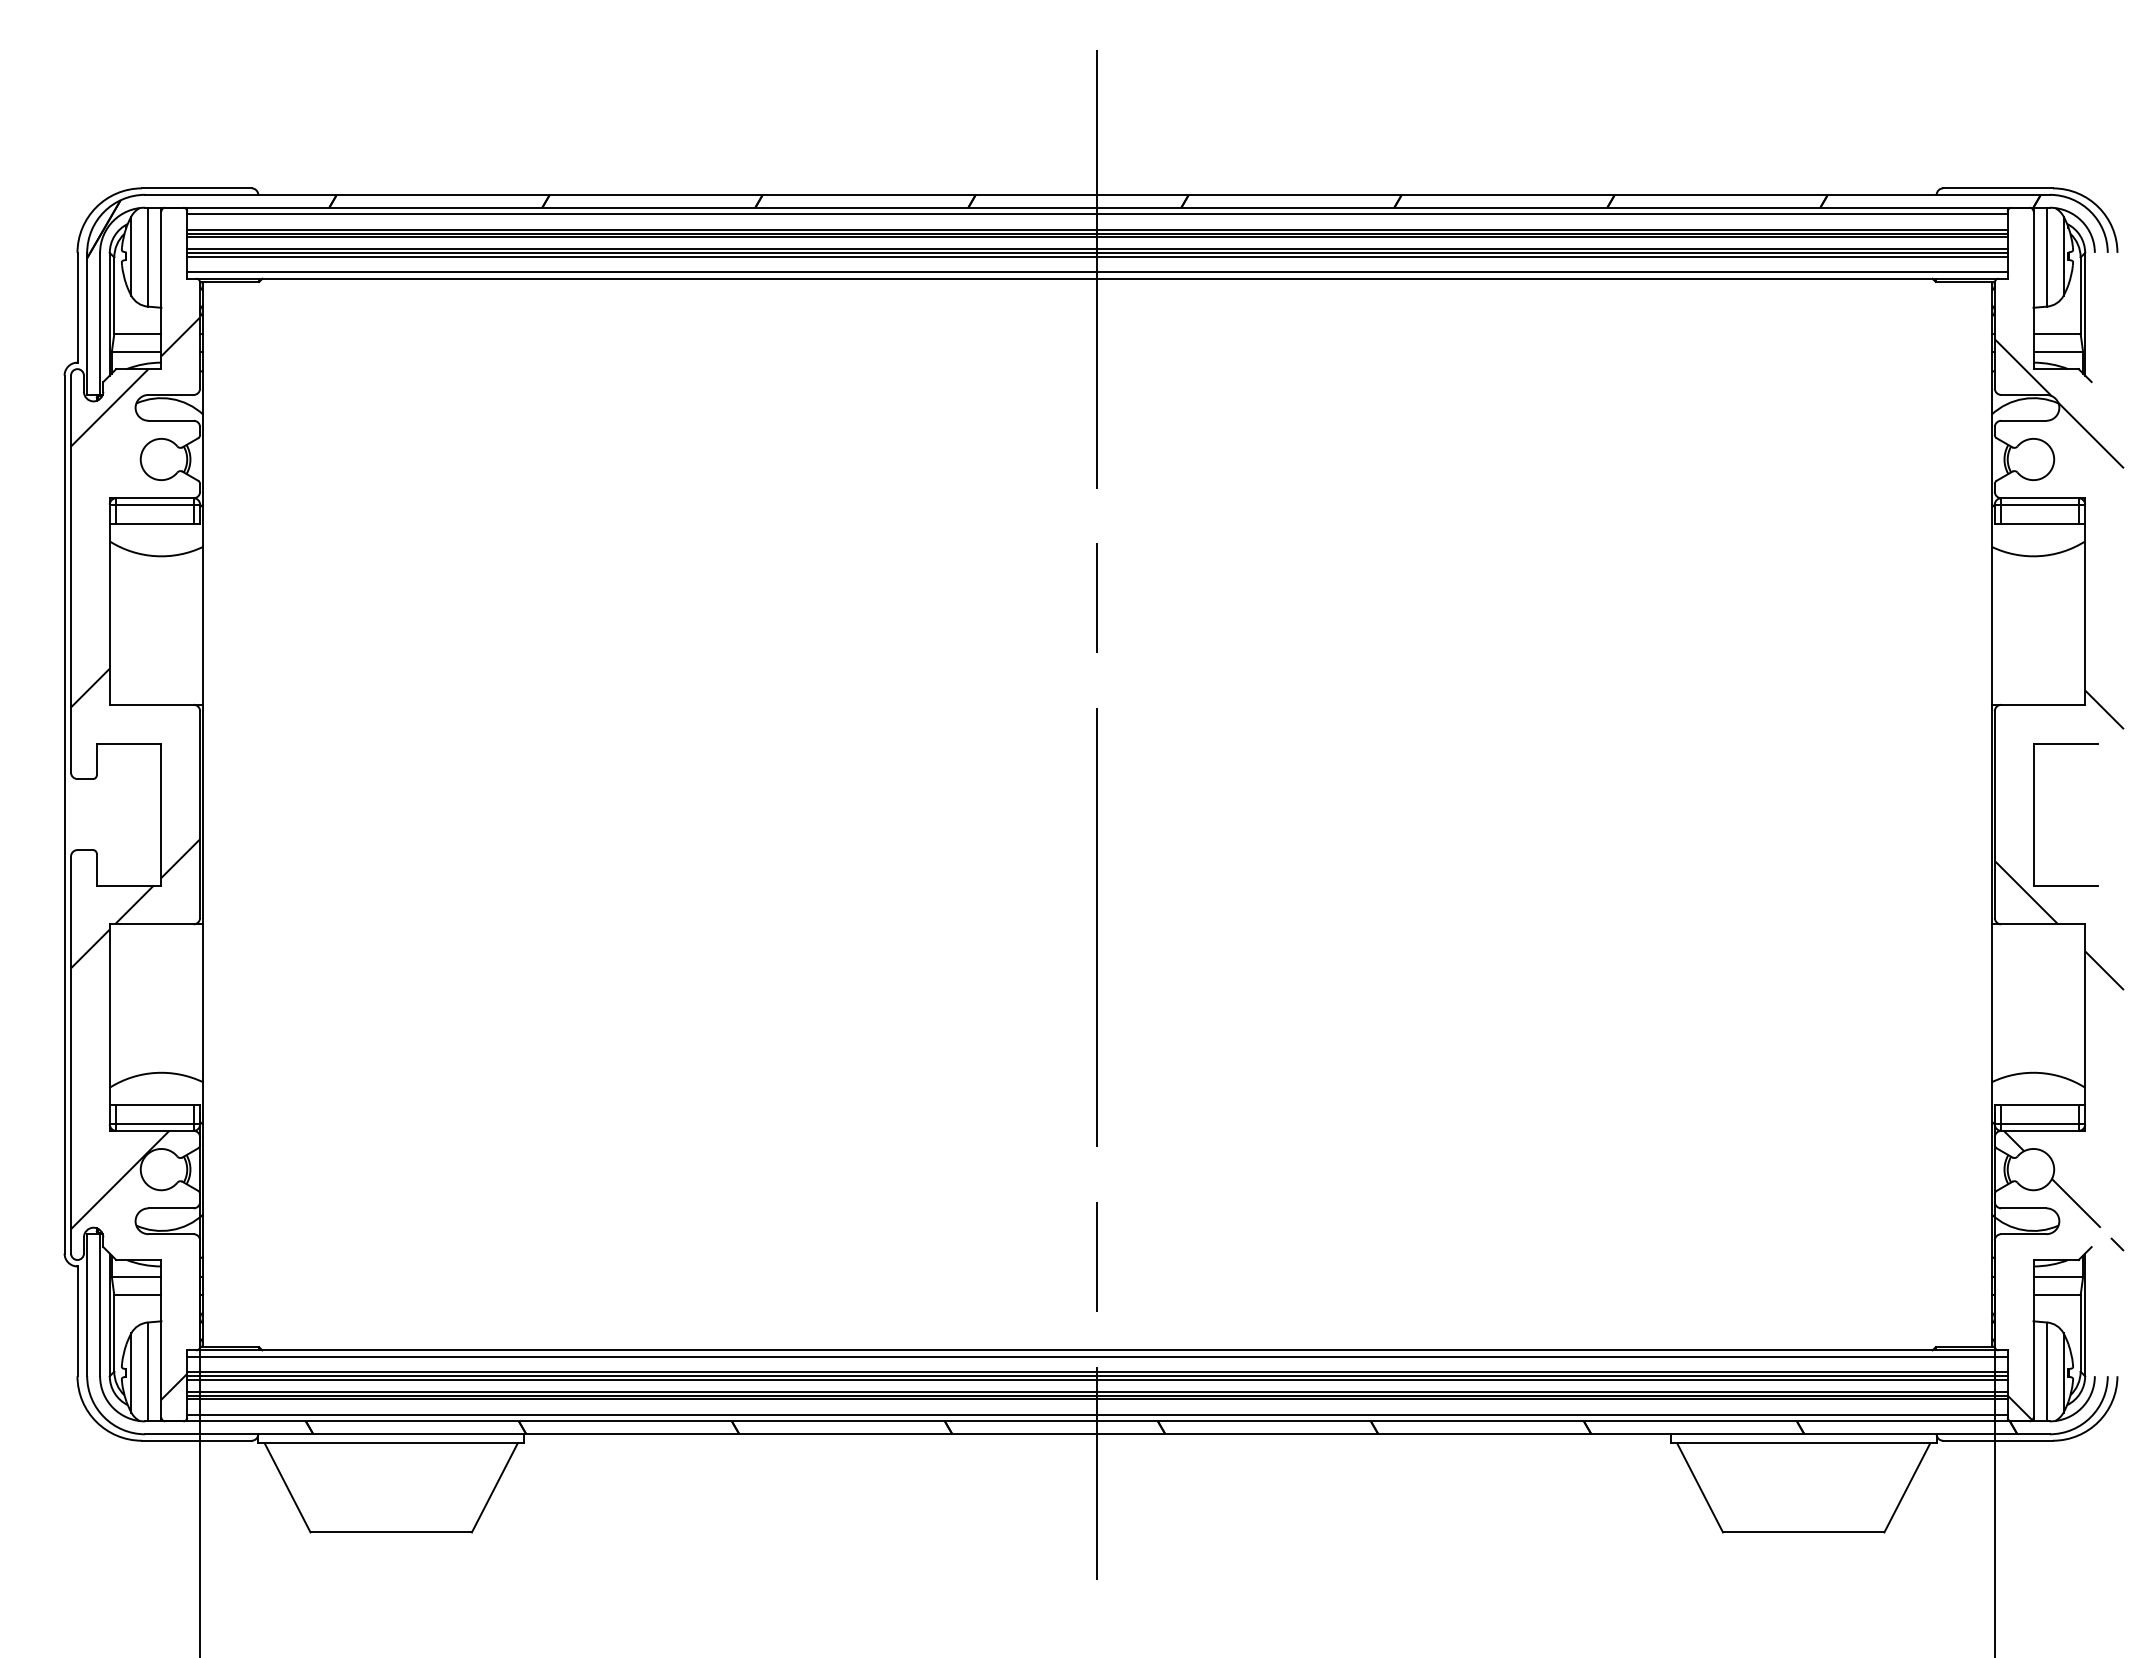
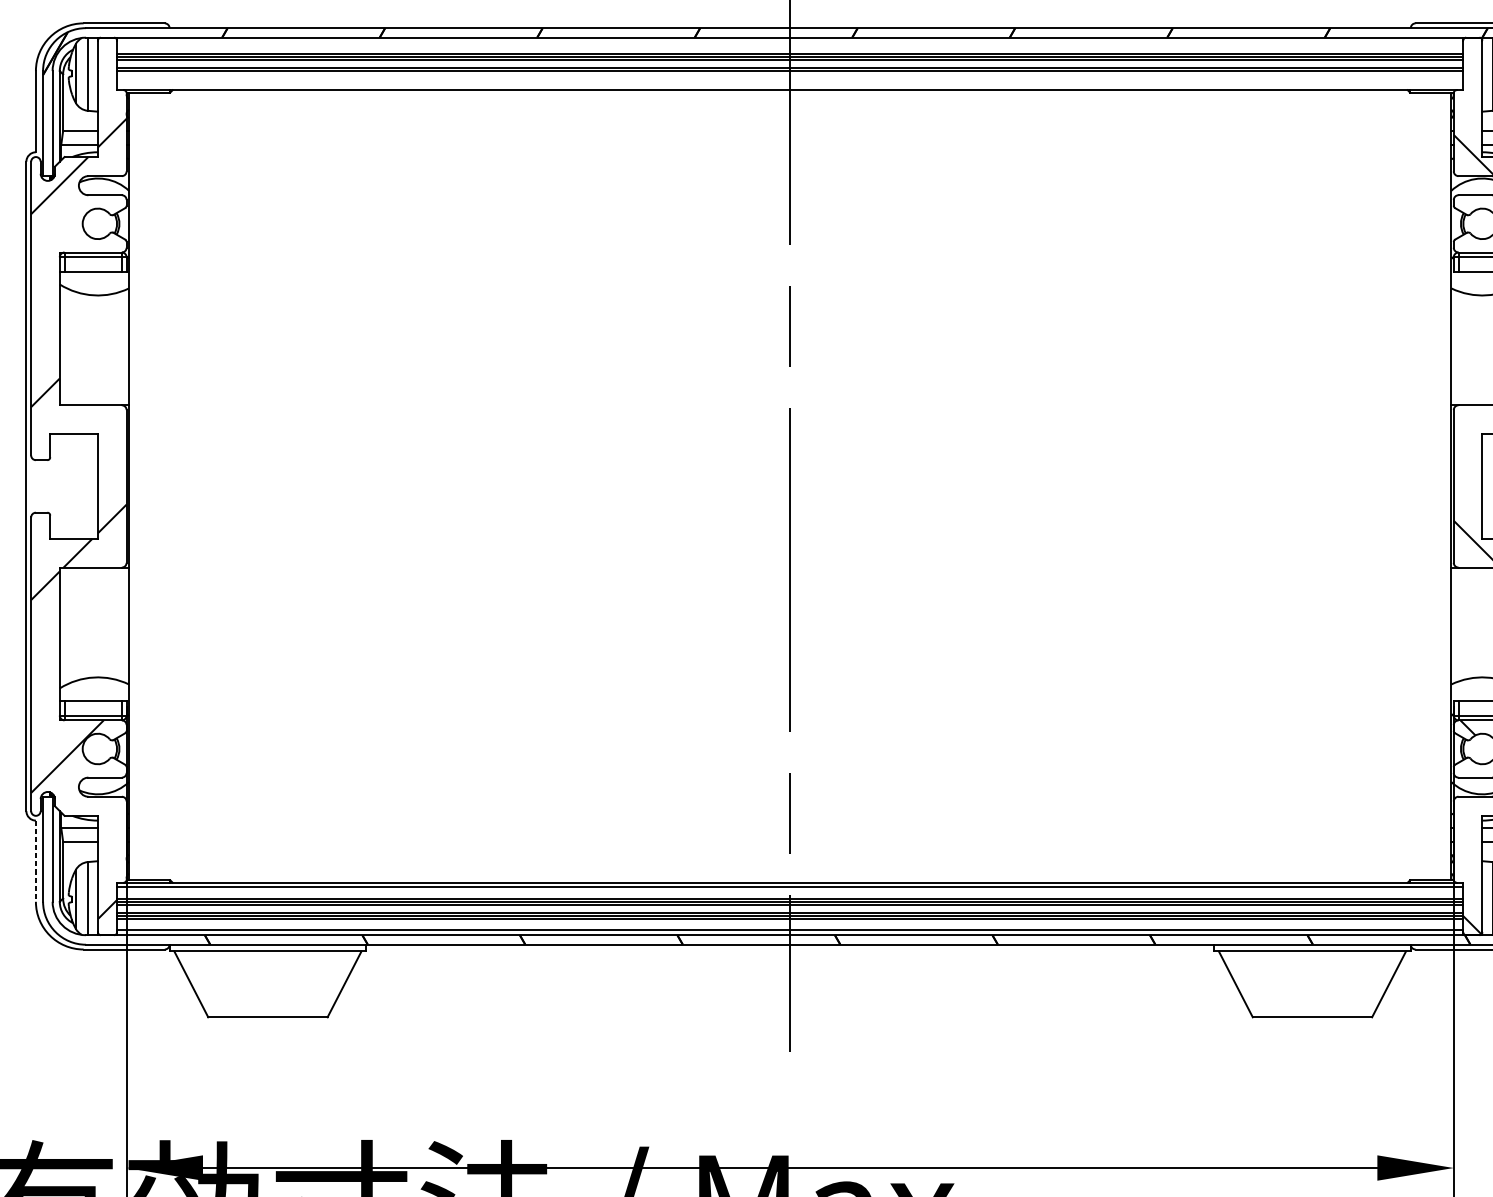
line: (1097, 214) -> (790, 42), removed
line: (1097, 256) -> (790, 73), removed
line: (1097, 272) -> (790, 85), removed
line: (77, 1321) -> (35, 861), solid -> dashed

